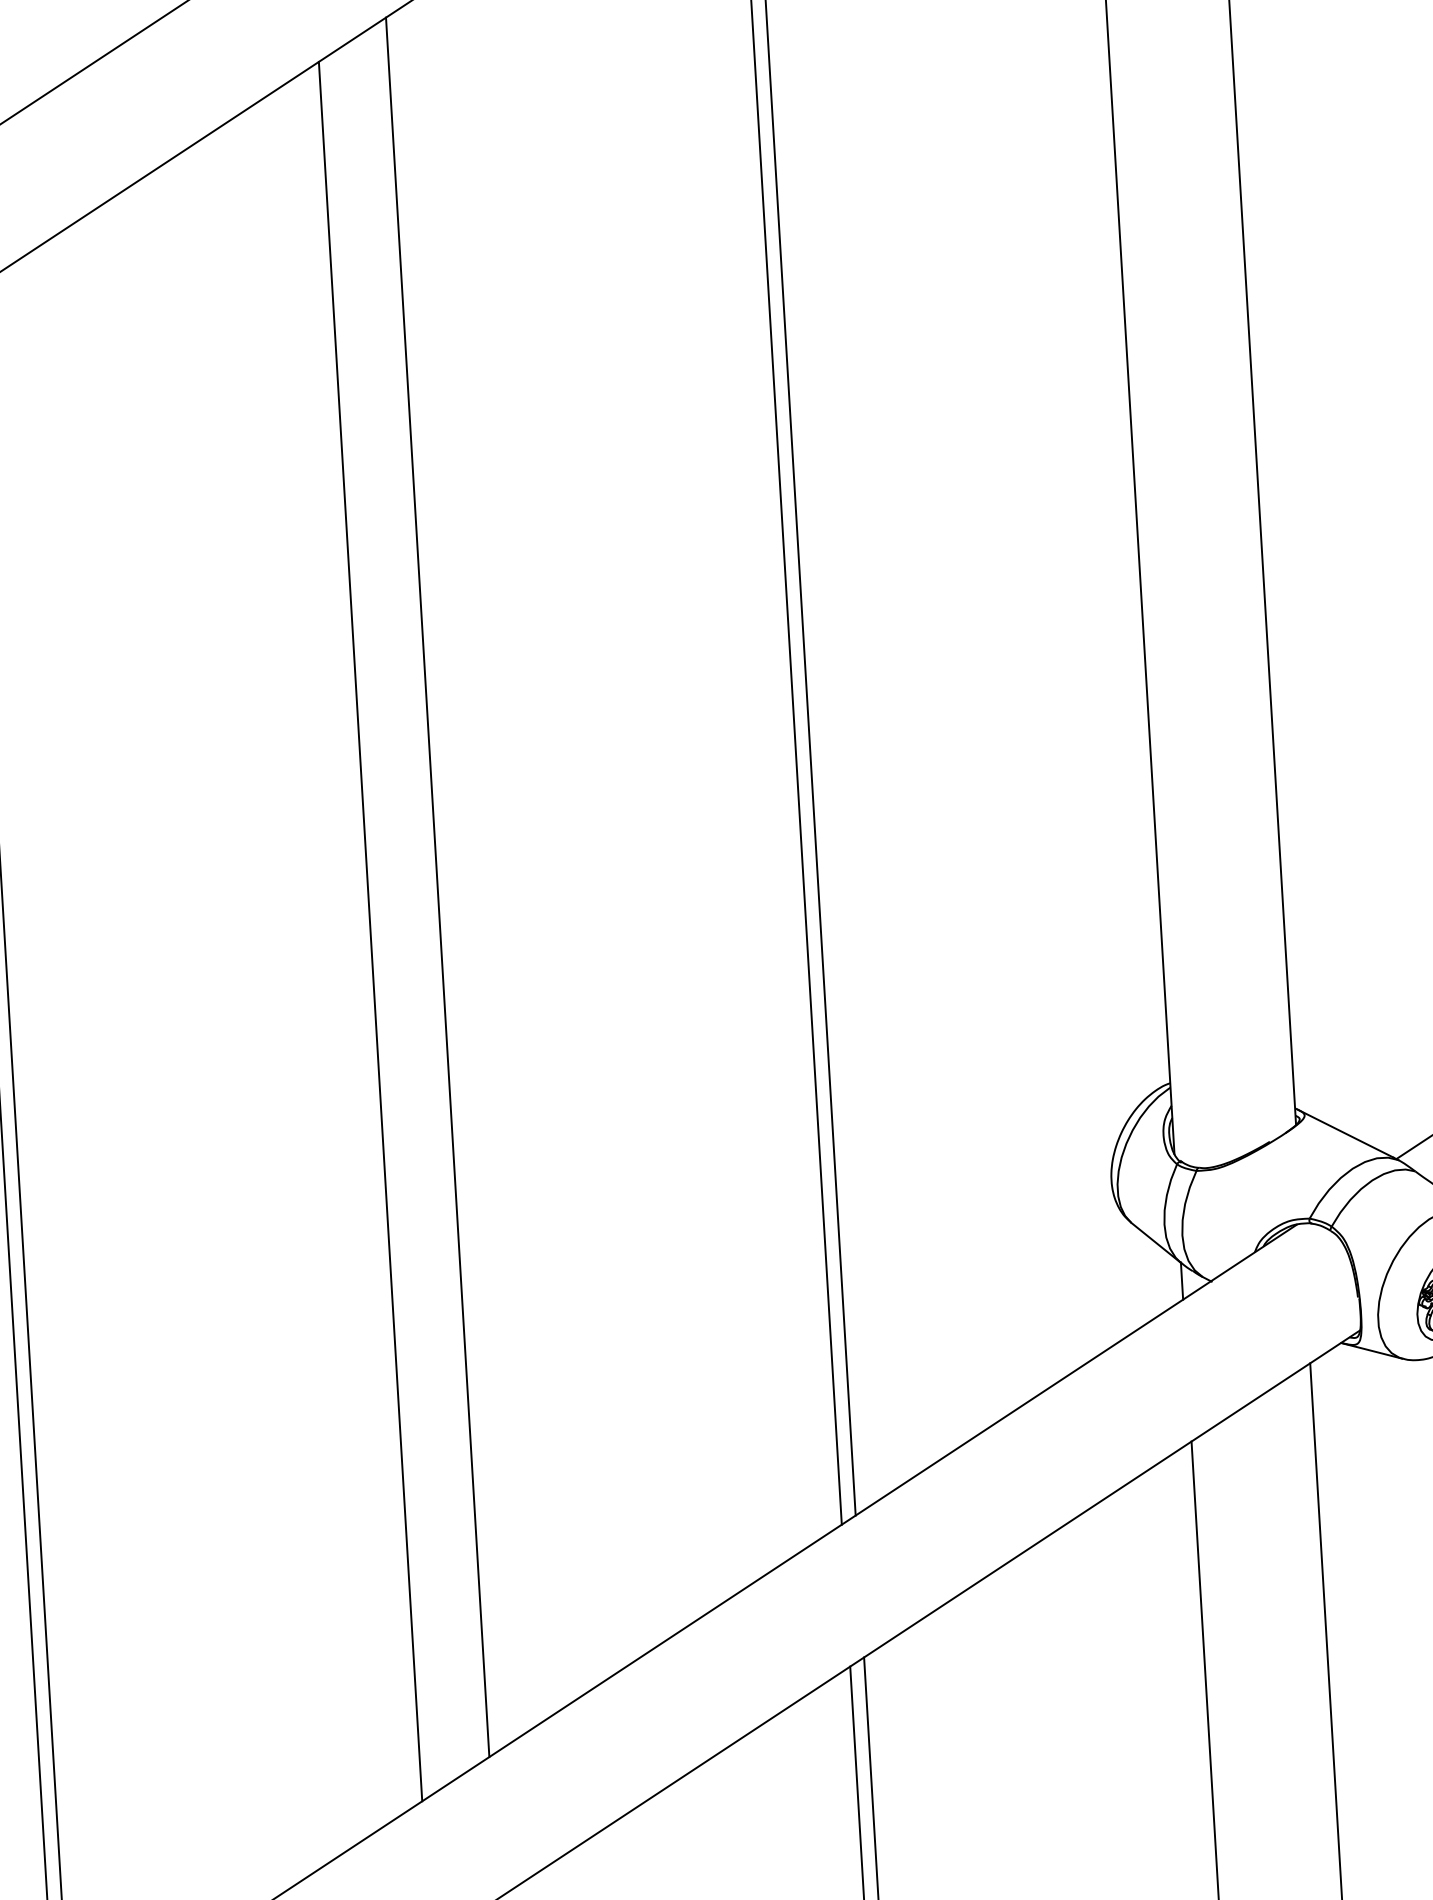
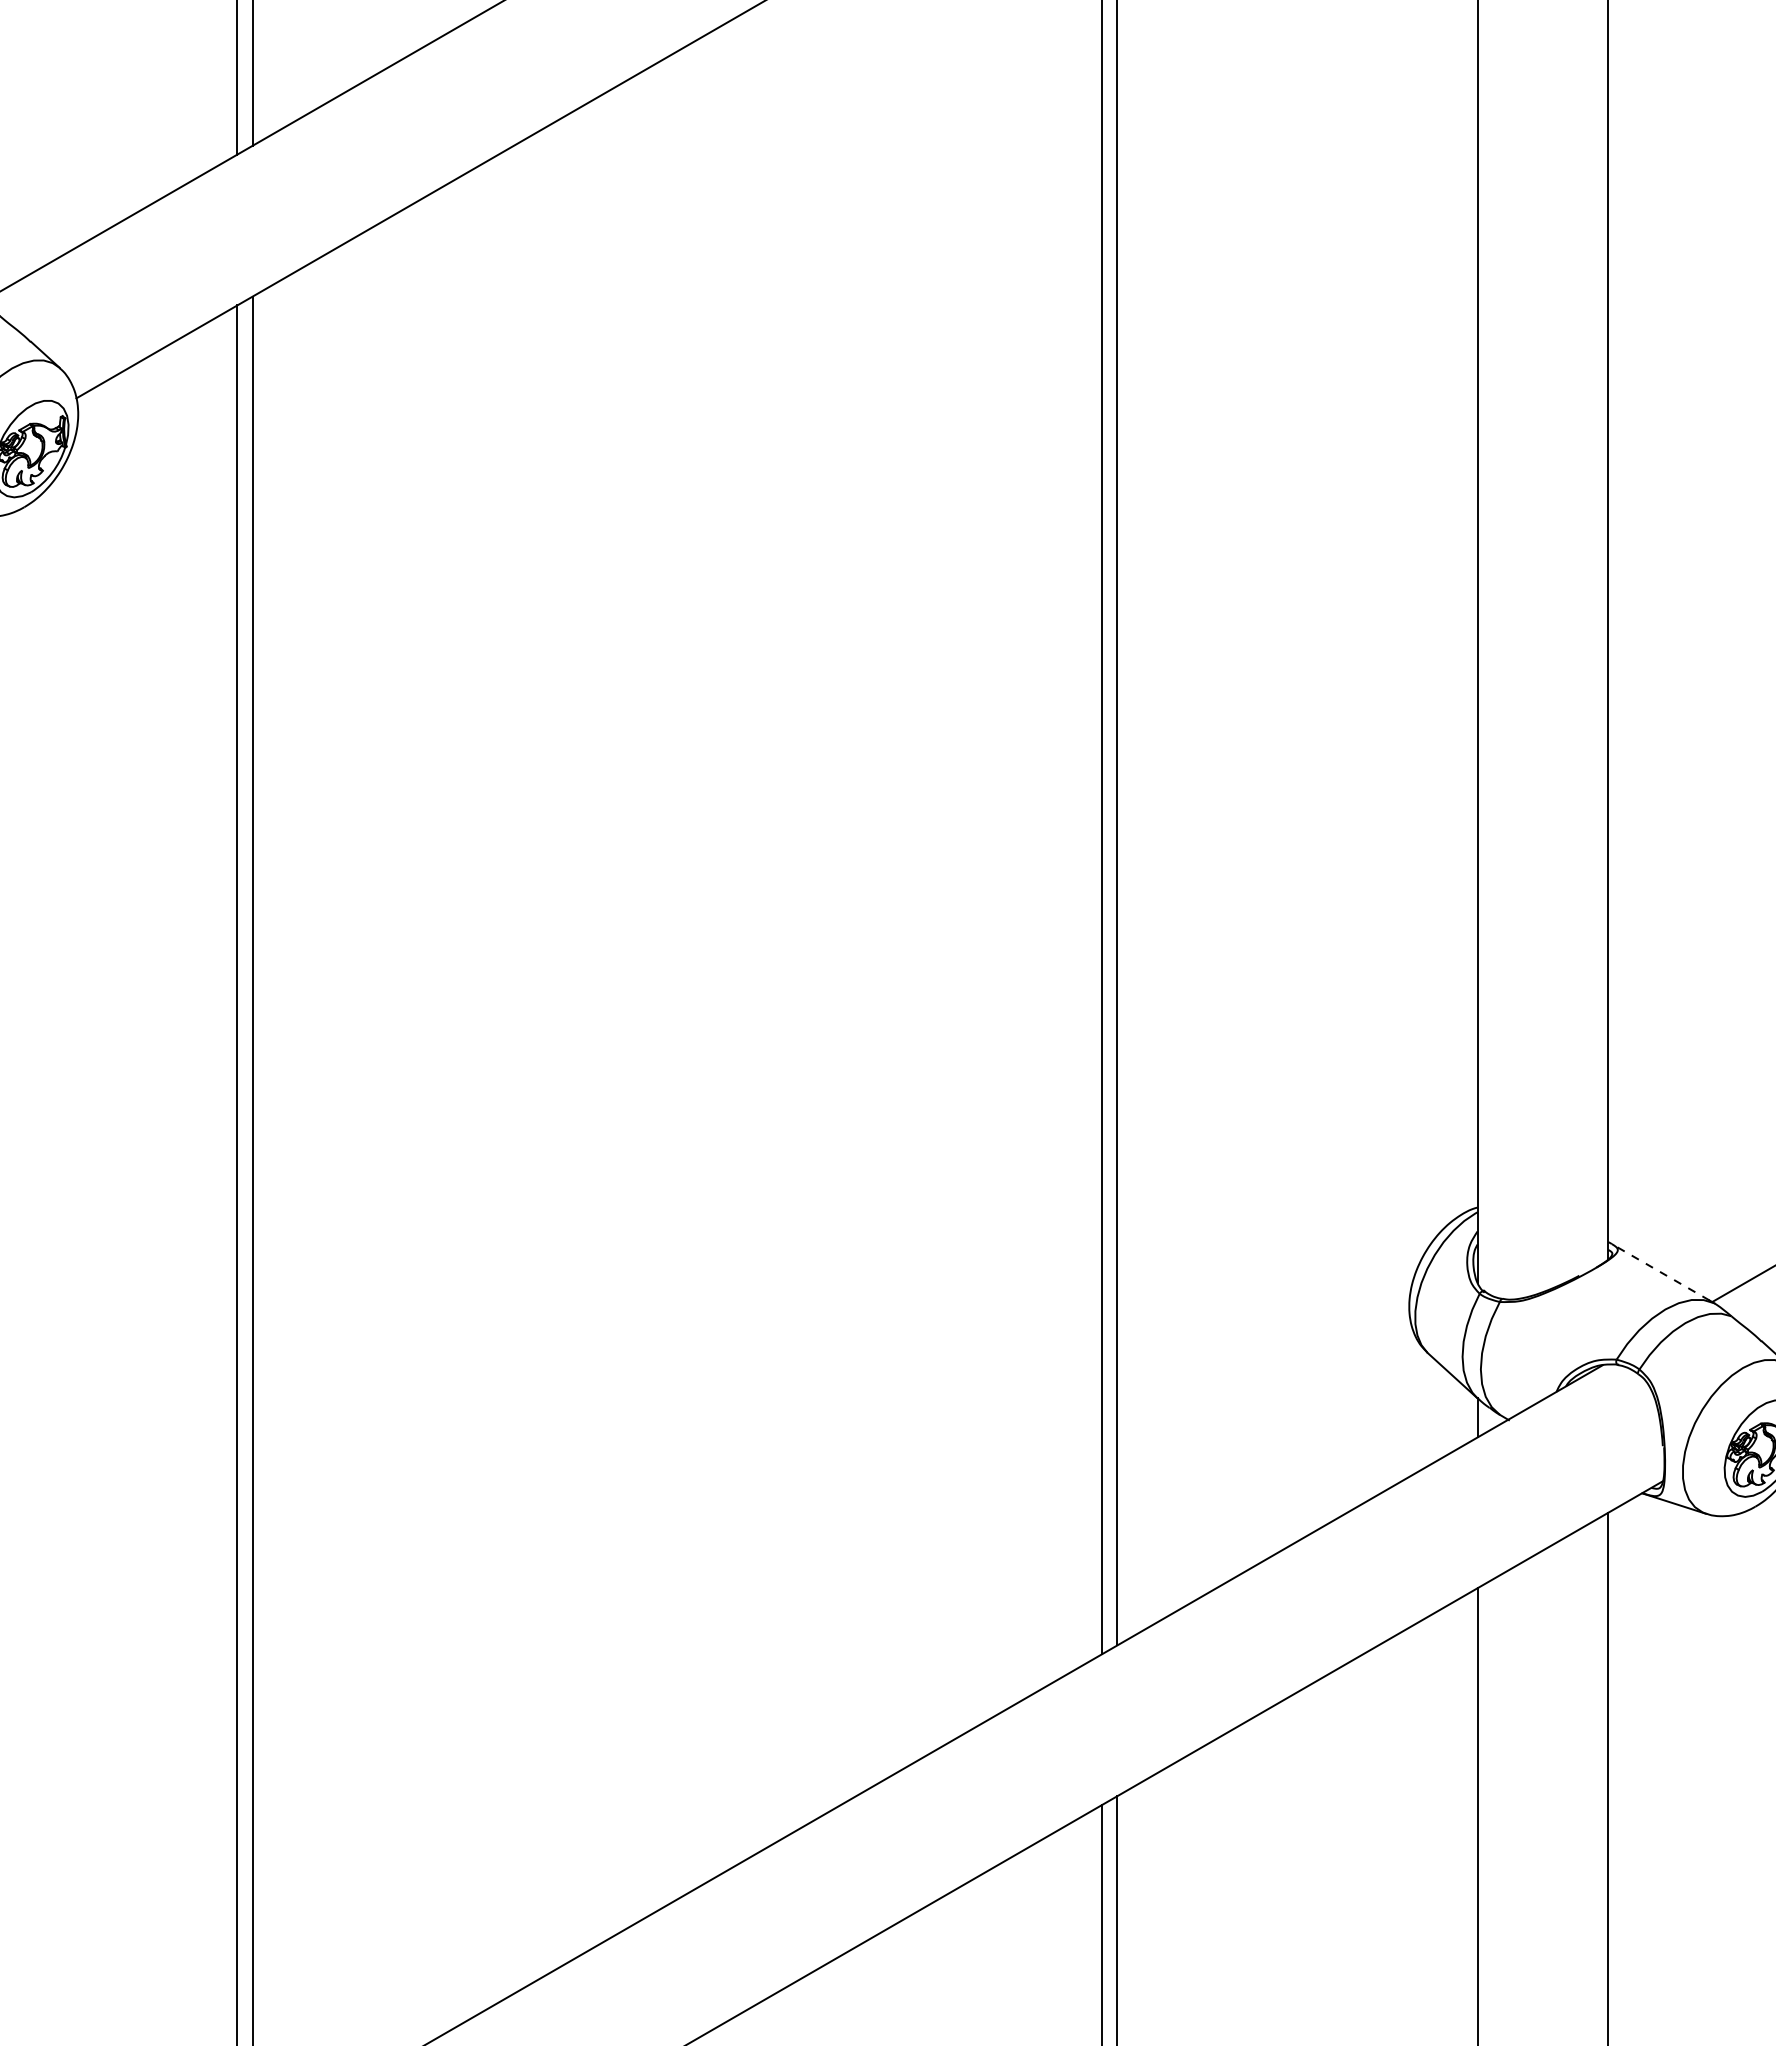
line: (437, 887) -> (714, 954), removed
line: (370, 931) -> (640, 996), removed
line: (1346, 1133) -> (1660, 1271), solid -> dashed

